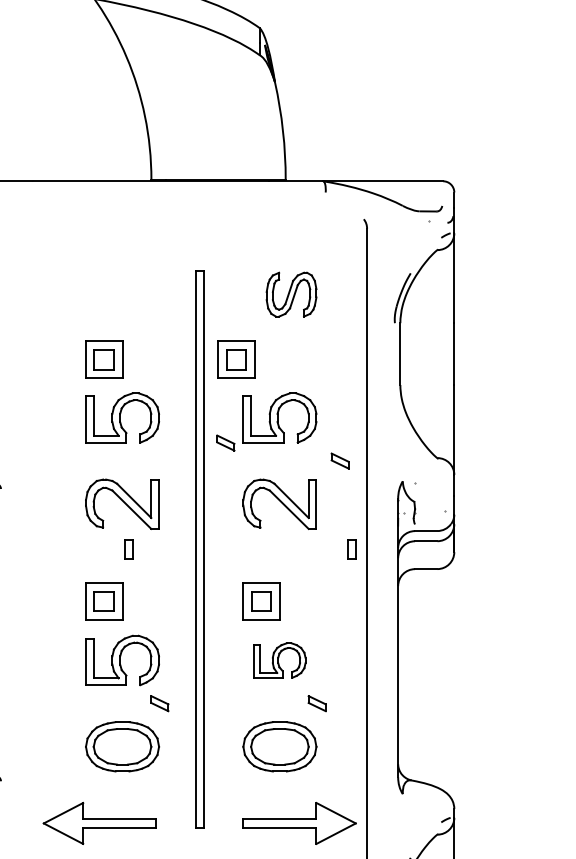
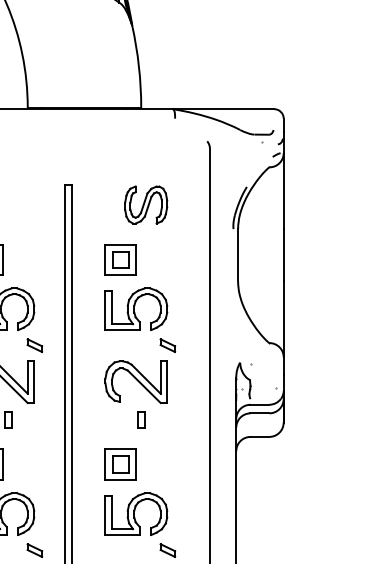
part: (236, 359) -> (120, 259), moved
part: (225, 442) -> (34, 345), moved
part: (339, 460) -> (167, 345), moved
part: (351, 549) -> (141, 420), moved
part: (279, 660) -> (135, 514), size x1.43

